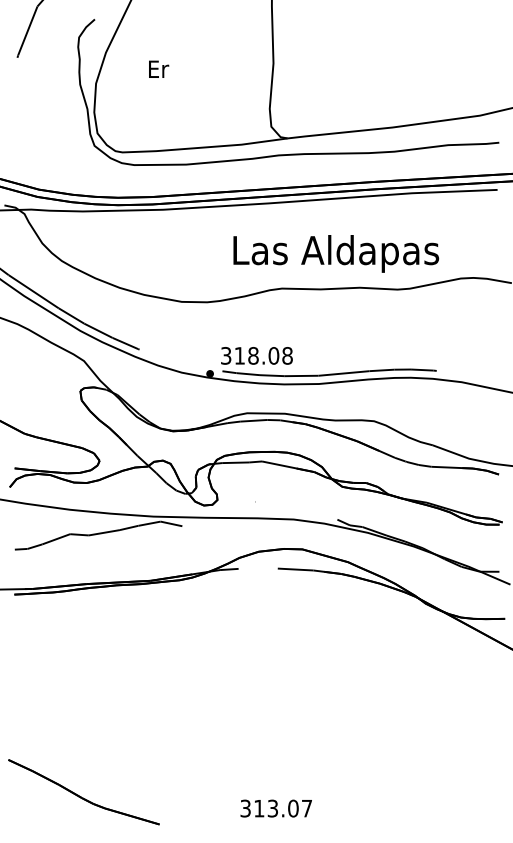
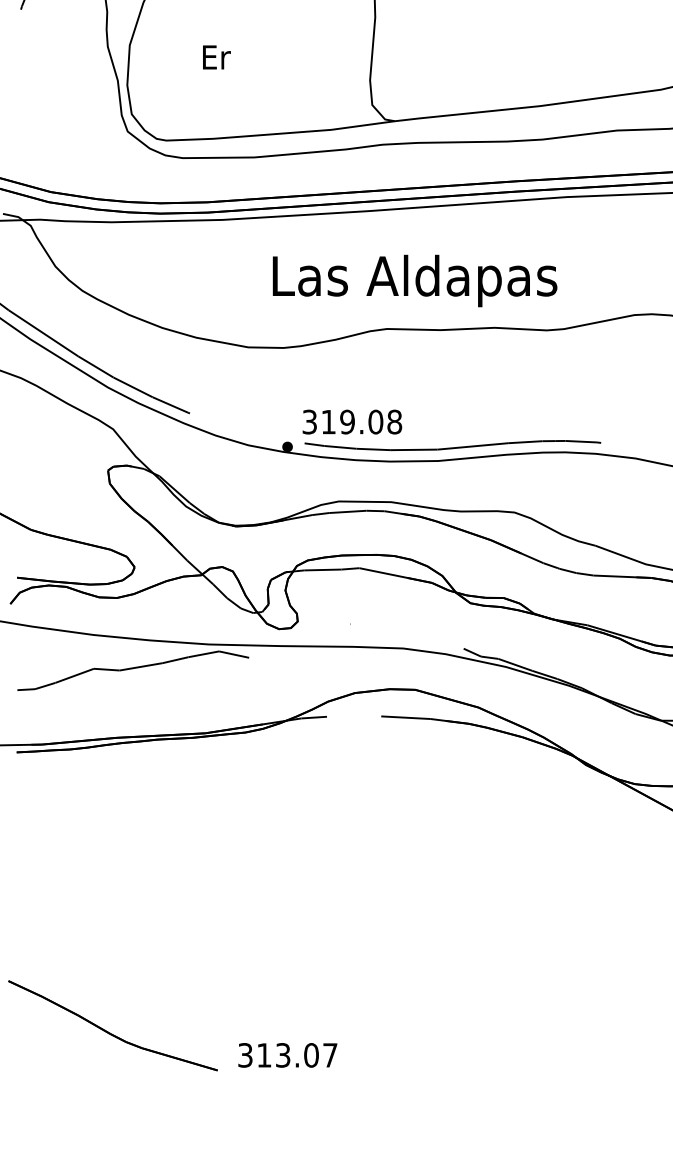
text: (159, 68) -> (217, 56), moved
text: (336, 253) -> (415, 280), moved
text: (253, 355) -> (347, 421), 318.08 -> 319.08
text: (275, 808) -> (286, 1055), moved

